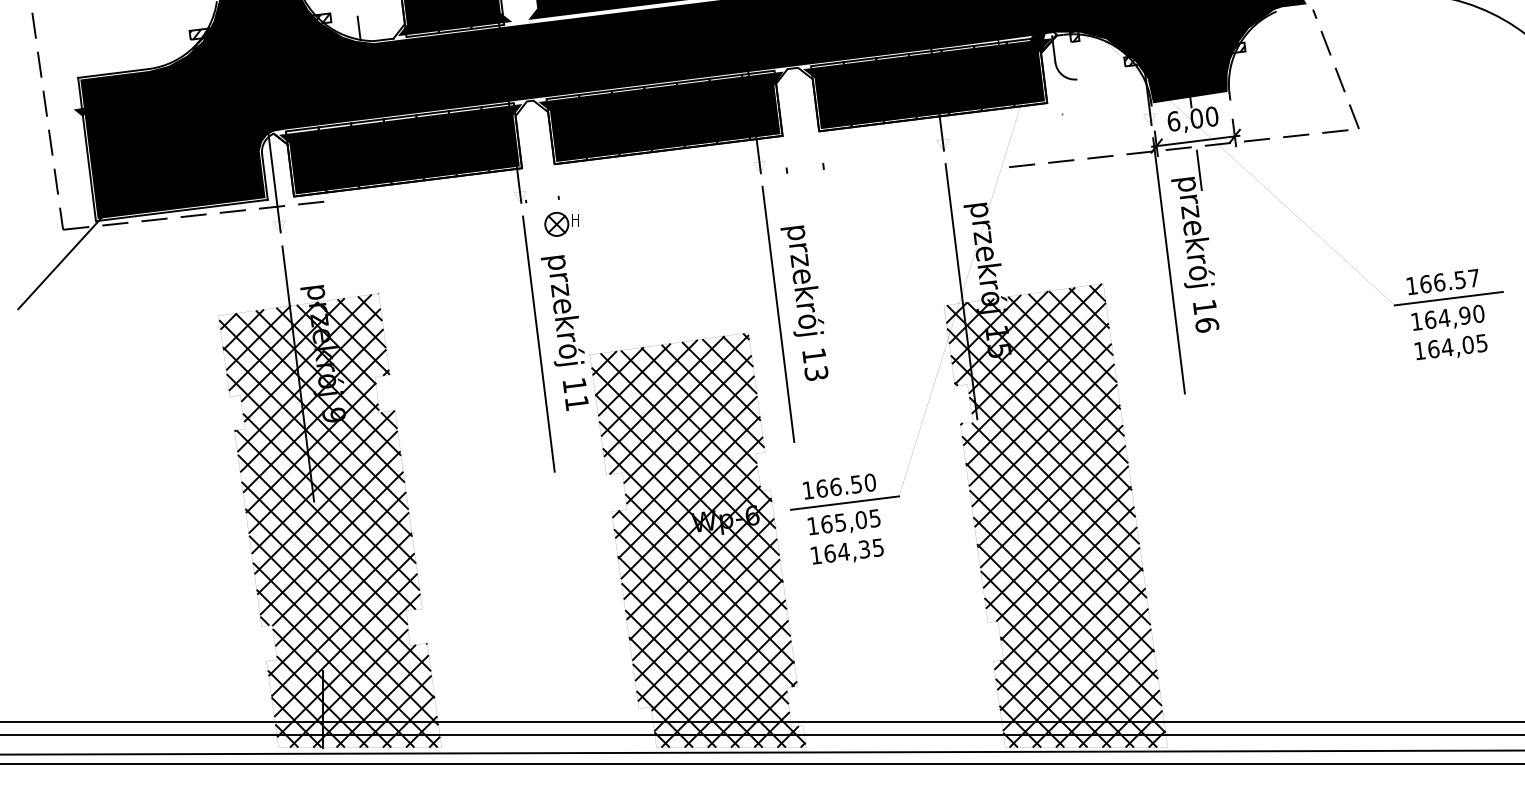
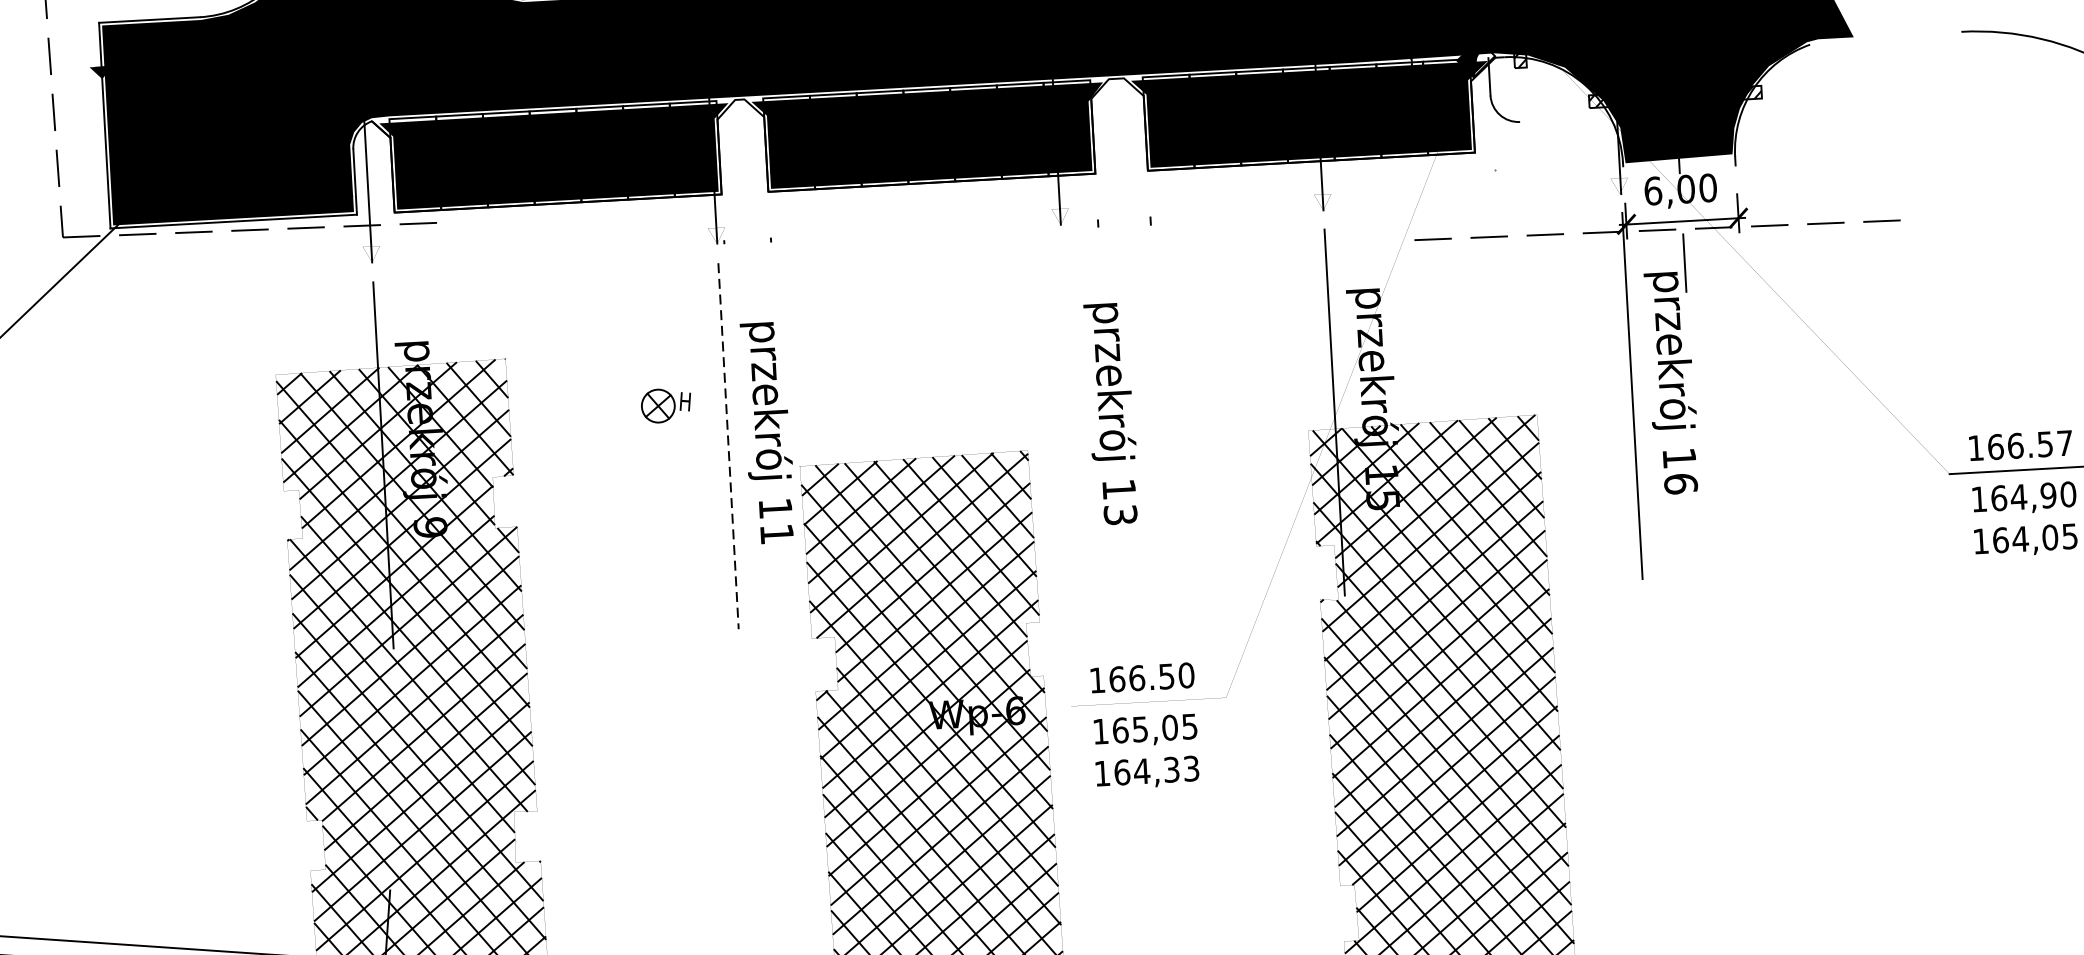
line: (1335, 69) -> (1888, 132), removed
part: (561, 224) -> (664, 406), moved
line: (778, 313) -> (1072, 425), removed
line: (538, 344) -> (727, 446), solid -> dashed
line: (845, 502) -> (1149, 701), removed
text: (877, 546) -> (1190, 766), 164,35 -> 164,33

